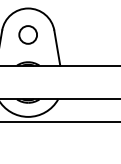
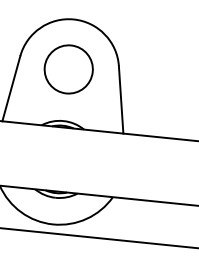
circle: (27, 34) -> (67, 68), size x1.43

